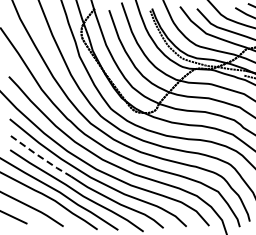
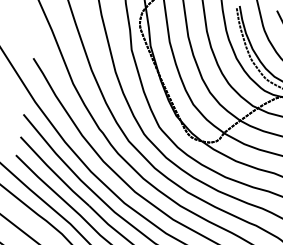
line: (40, 157) -> (53, 172), dashed -> solid

